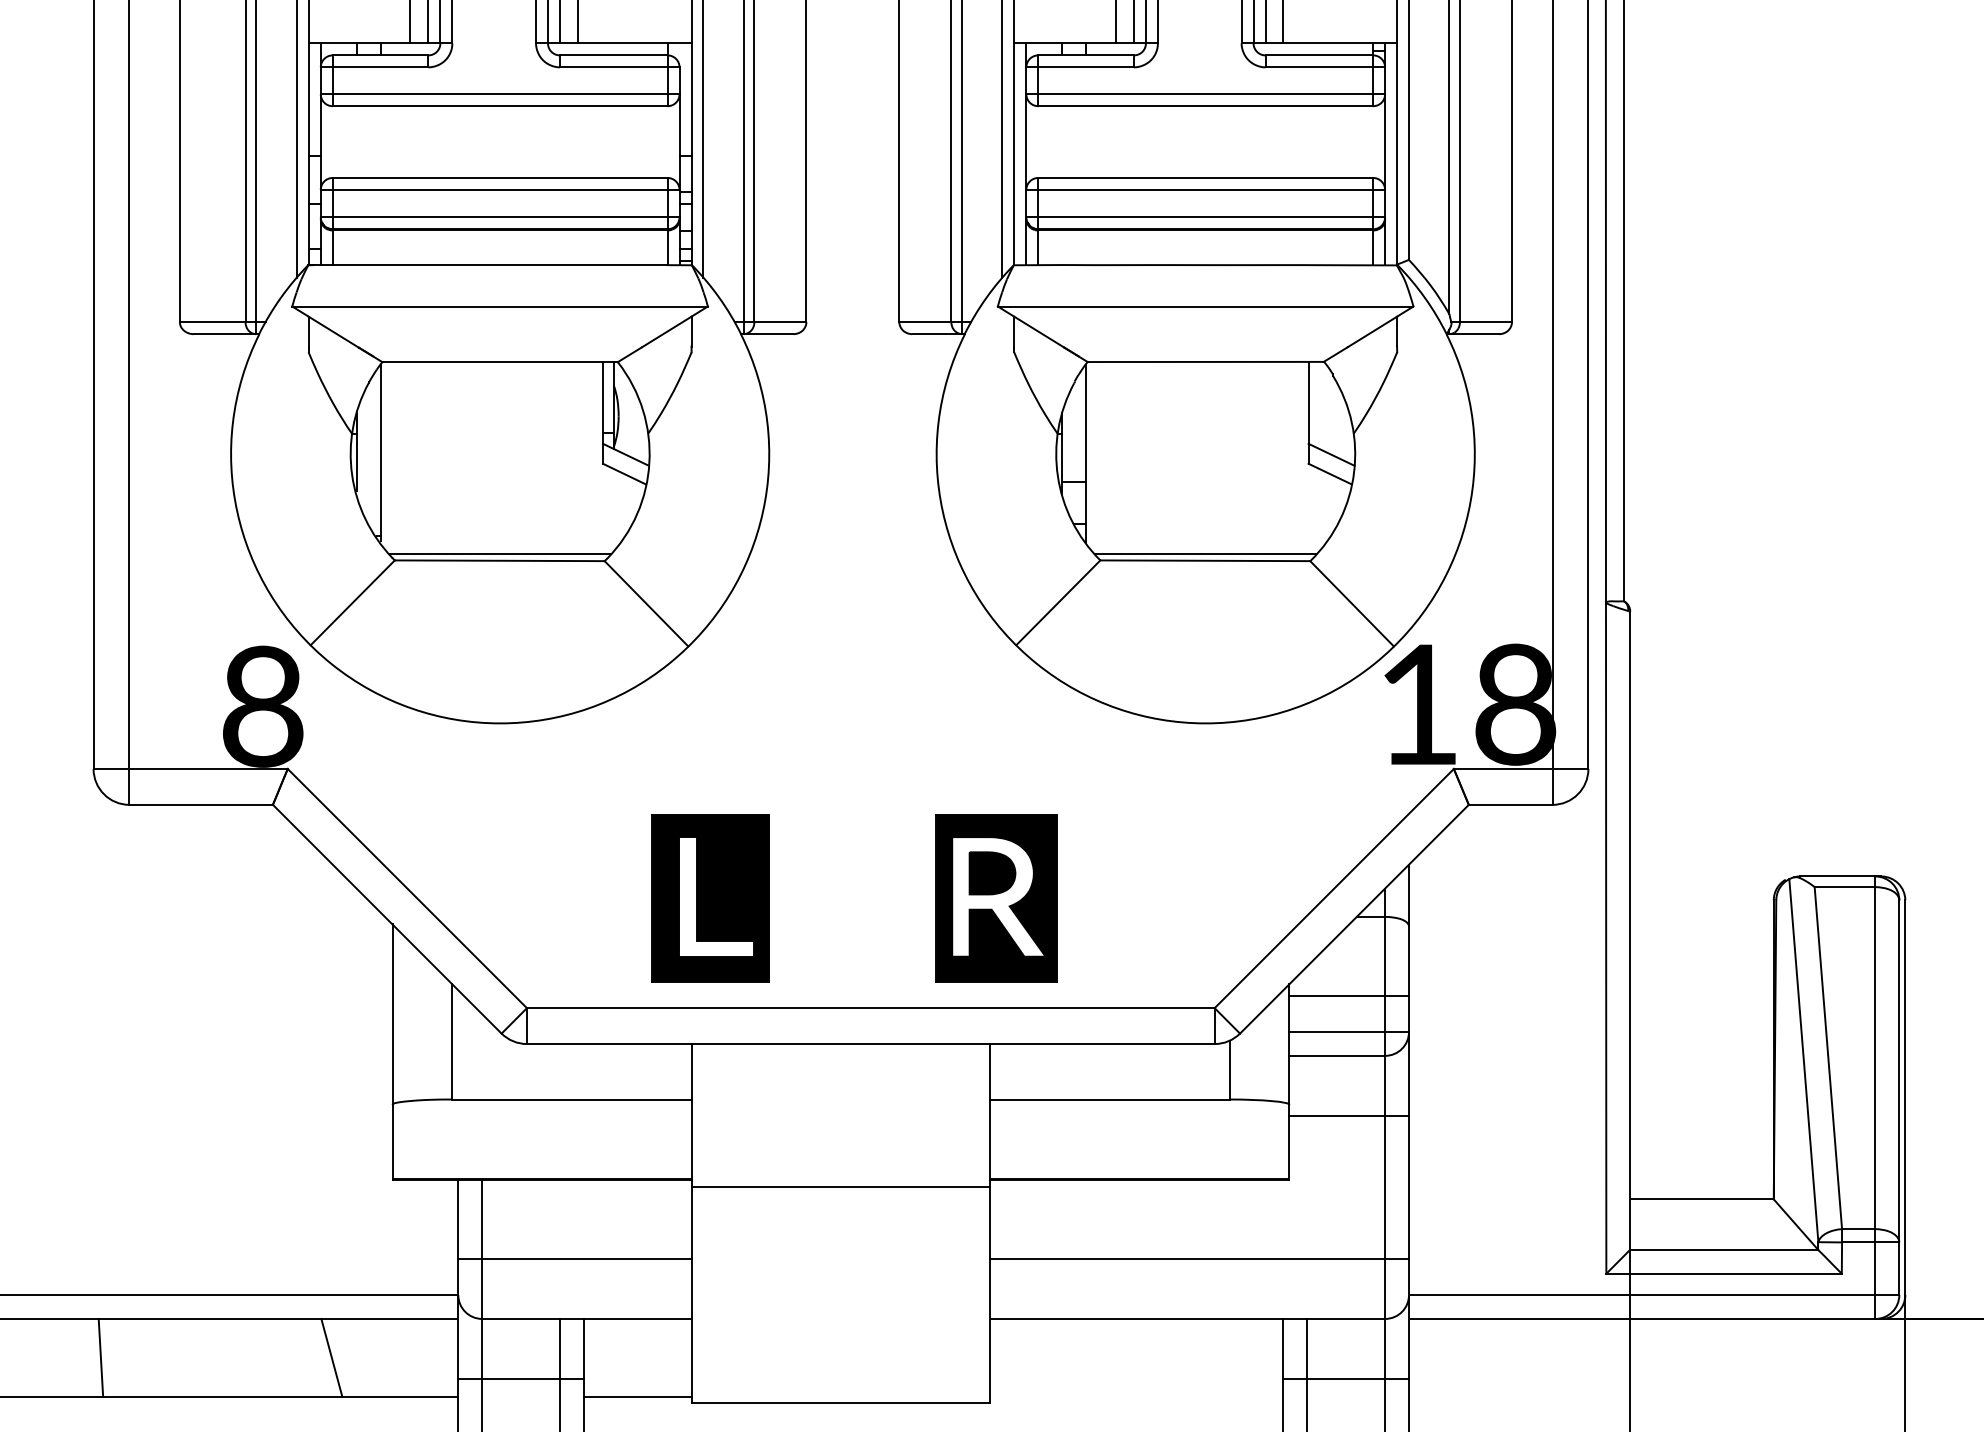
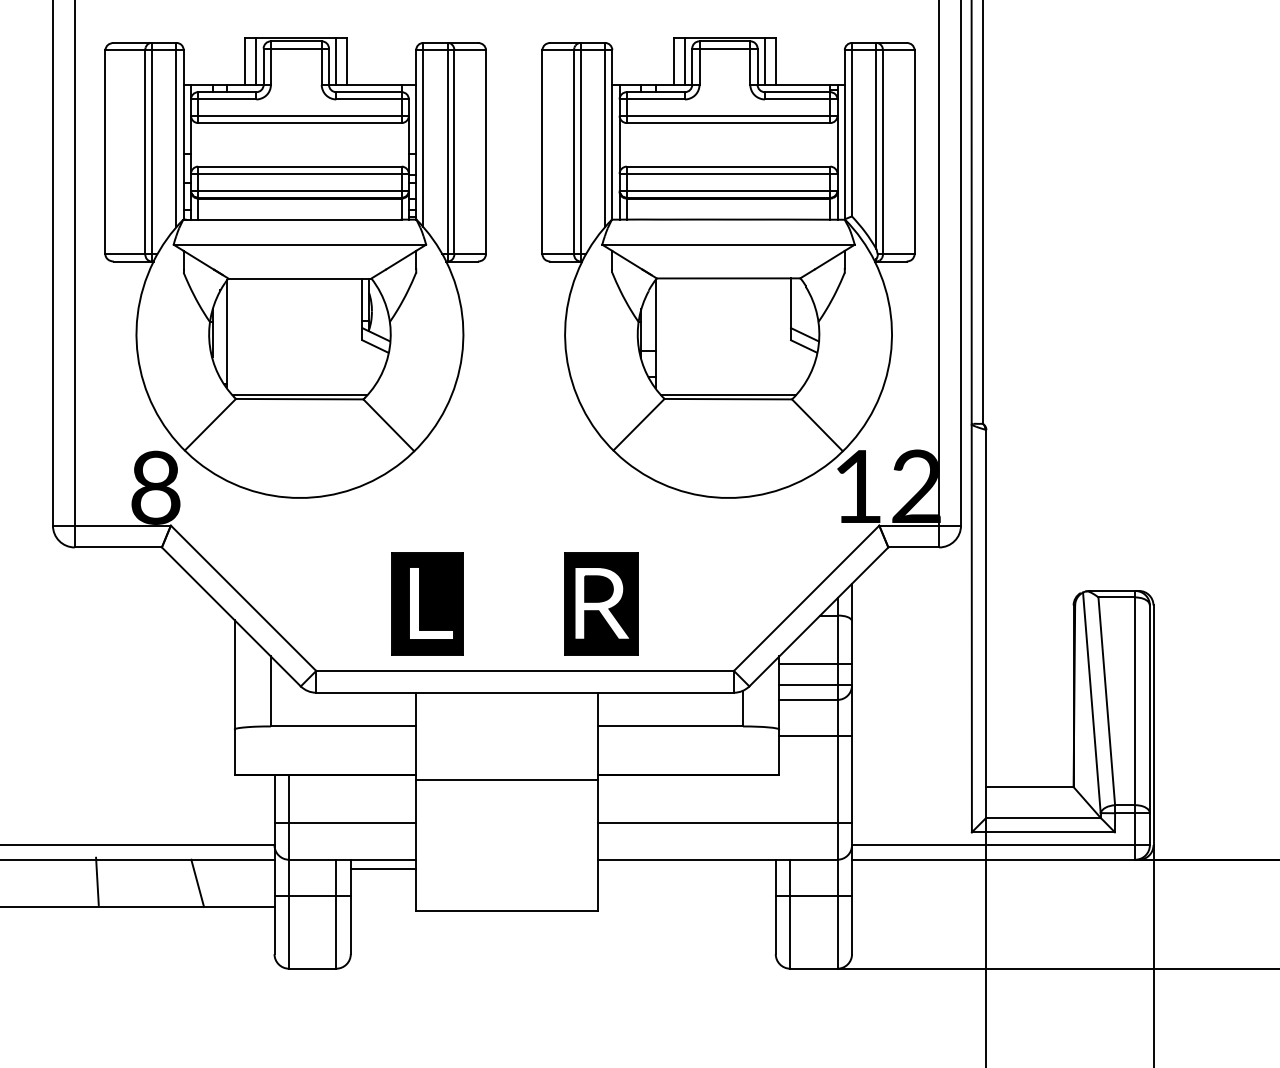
text: (1515, 704) -> (916, 486), 18 -> 12
line: (101, 1356) -> (97, 880), moved
line: (637, 1395) -> (383, 868), moved

